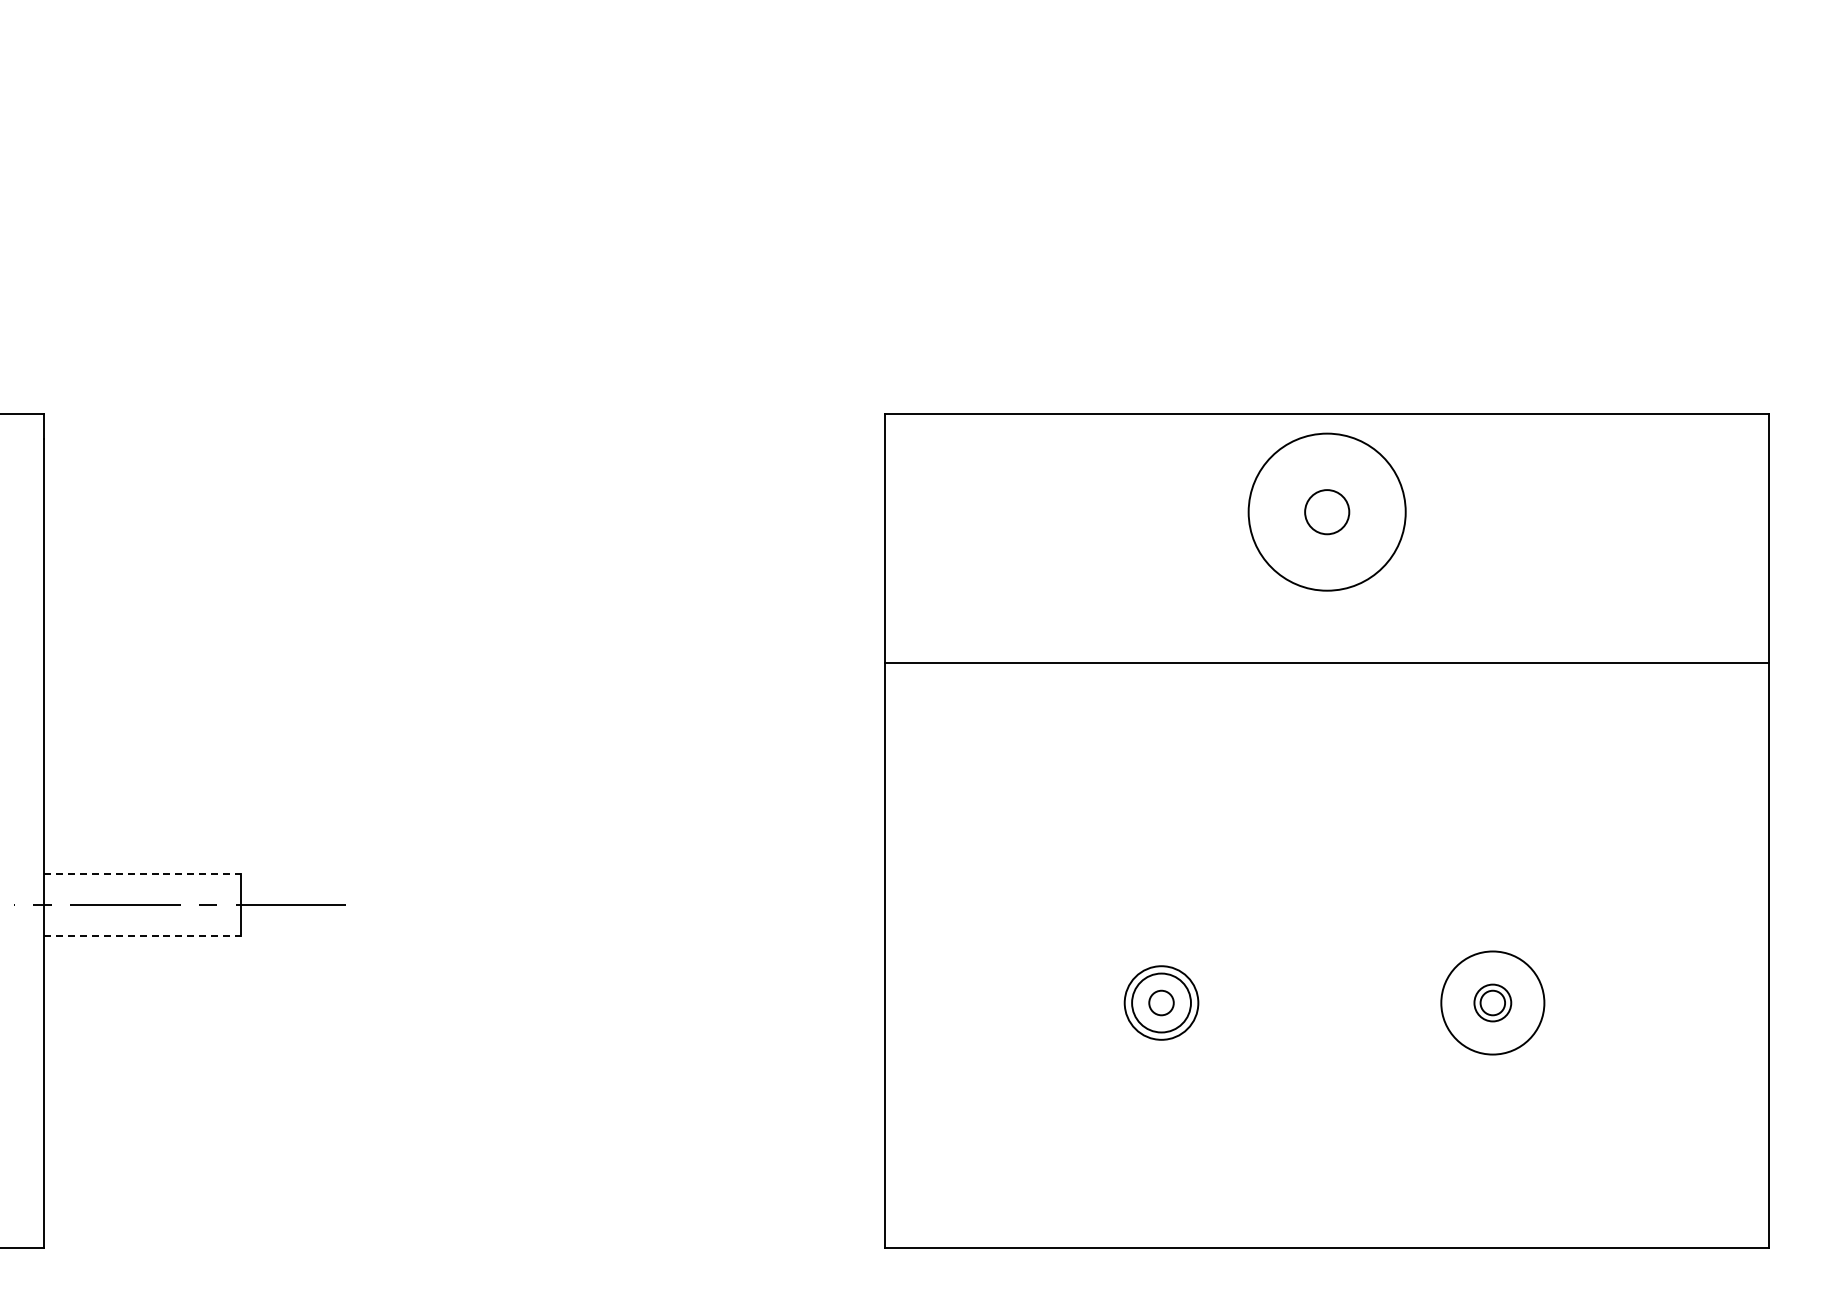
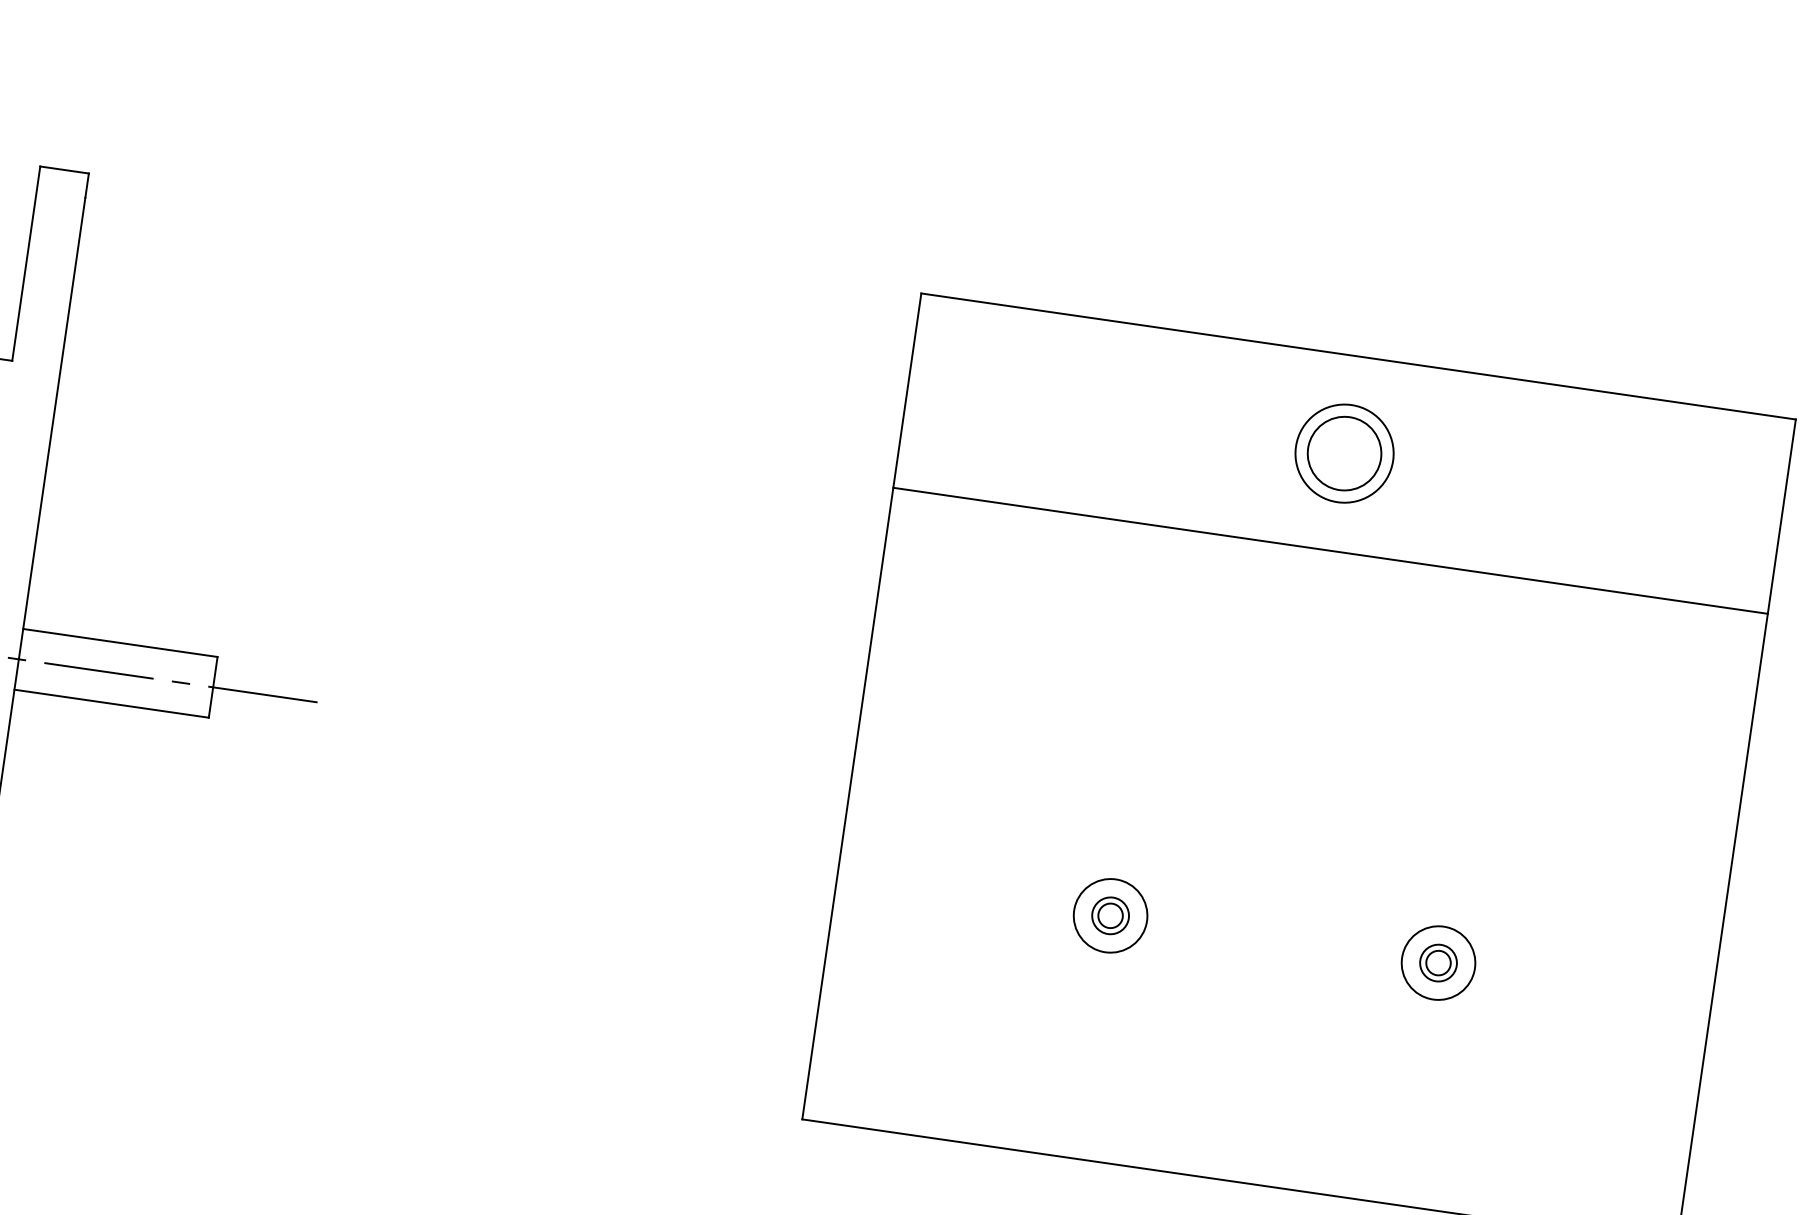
circle: (1327, 511) -> (1344, 453), size x1.67
circle: (1327, 512) -> (1344, 454), size x0.62
line: (1326, 663) -> (1329, 550), moved
line: (143, 874) -> (121, 643), dashed -> solid
line: (143, 935) -> (112, 703), dashed -> solid
circle: (1161, 1002) -> (1110, 915), size x0.62
circle: (1492, 1002) -> (1438, 962), size x0.71

